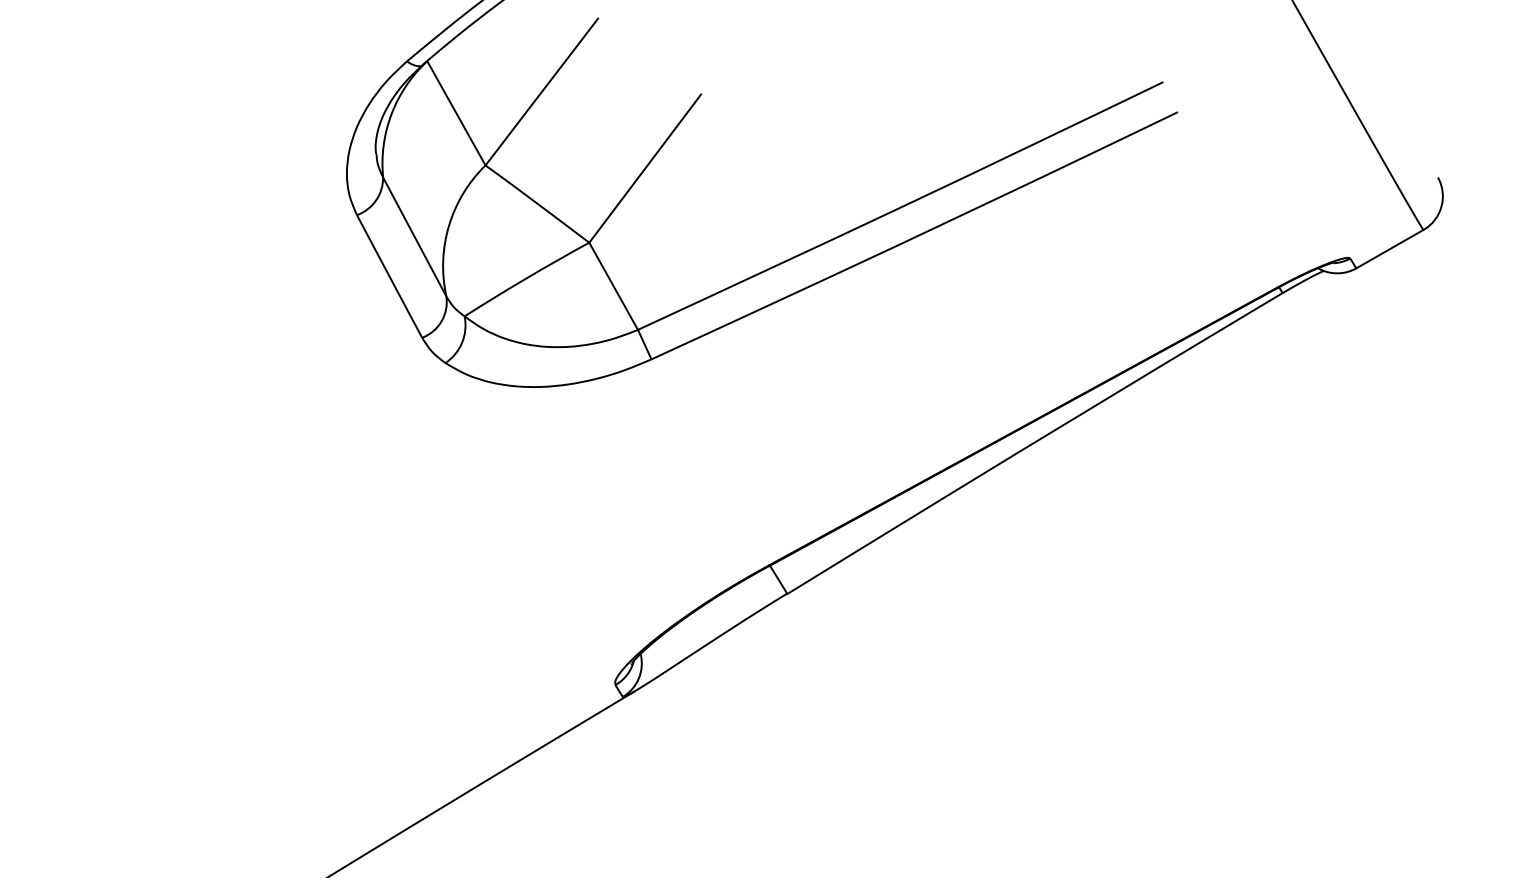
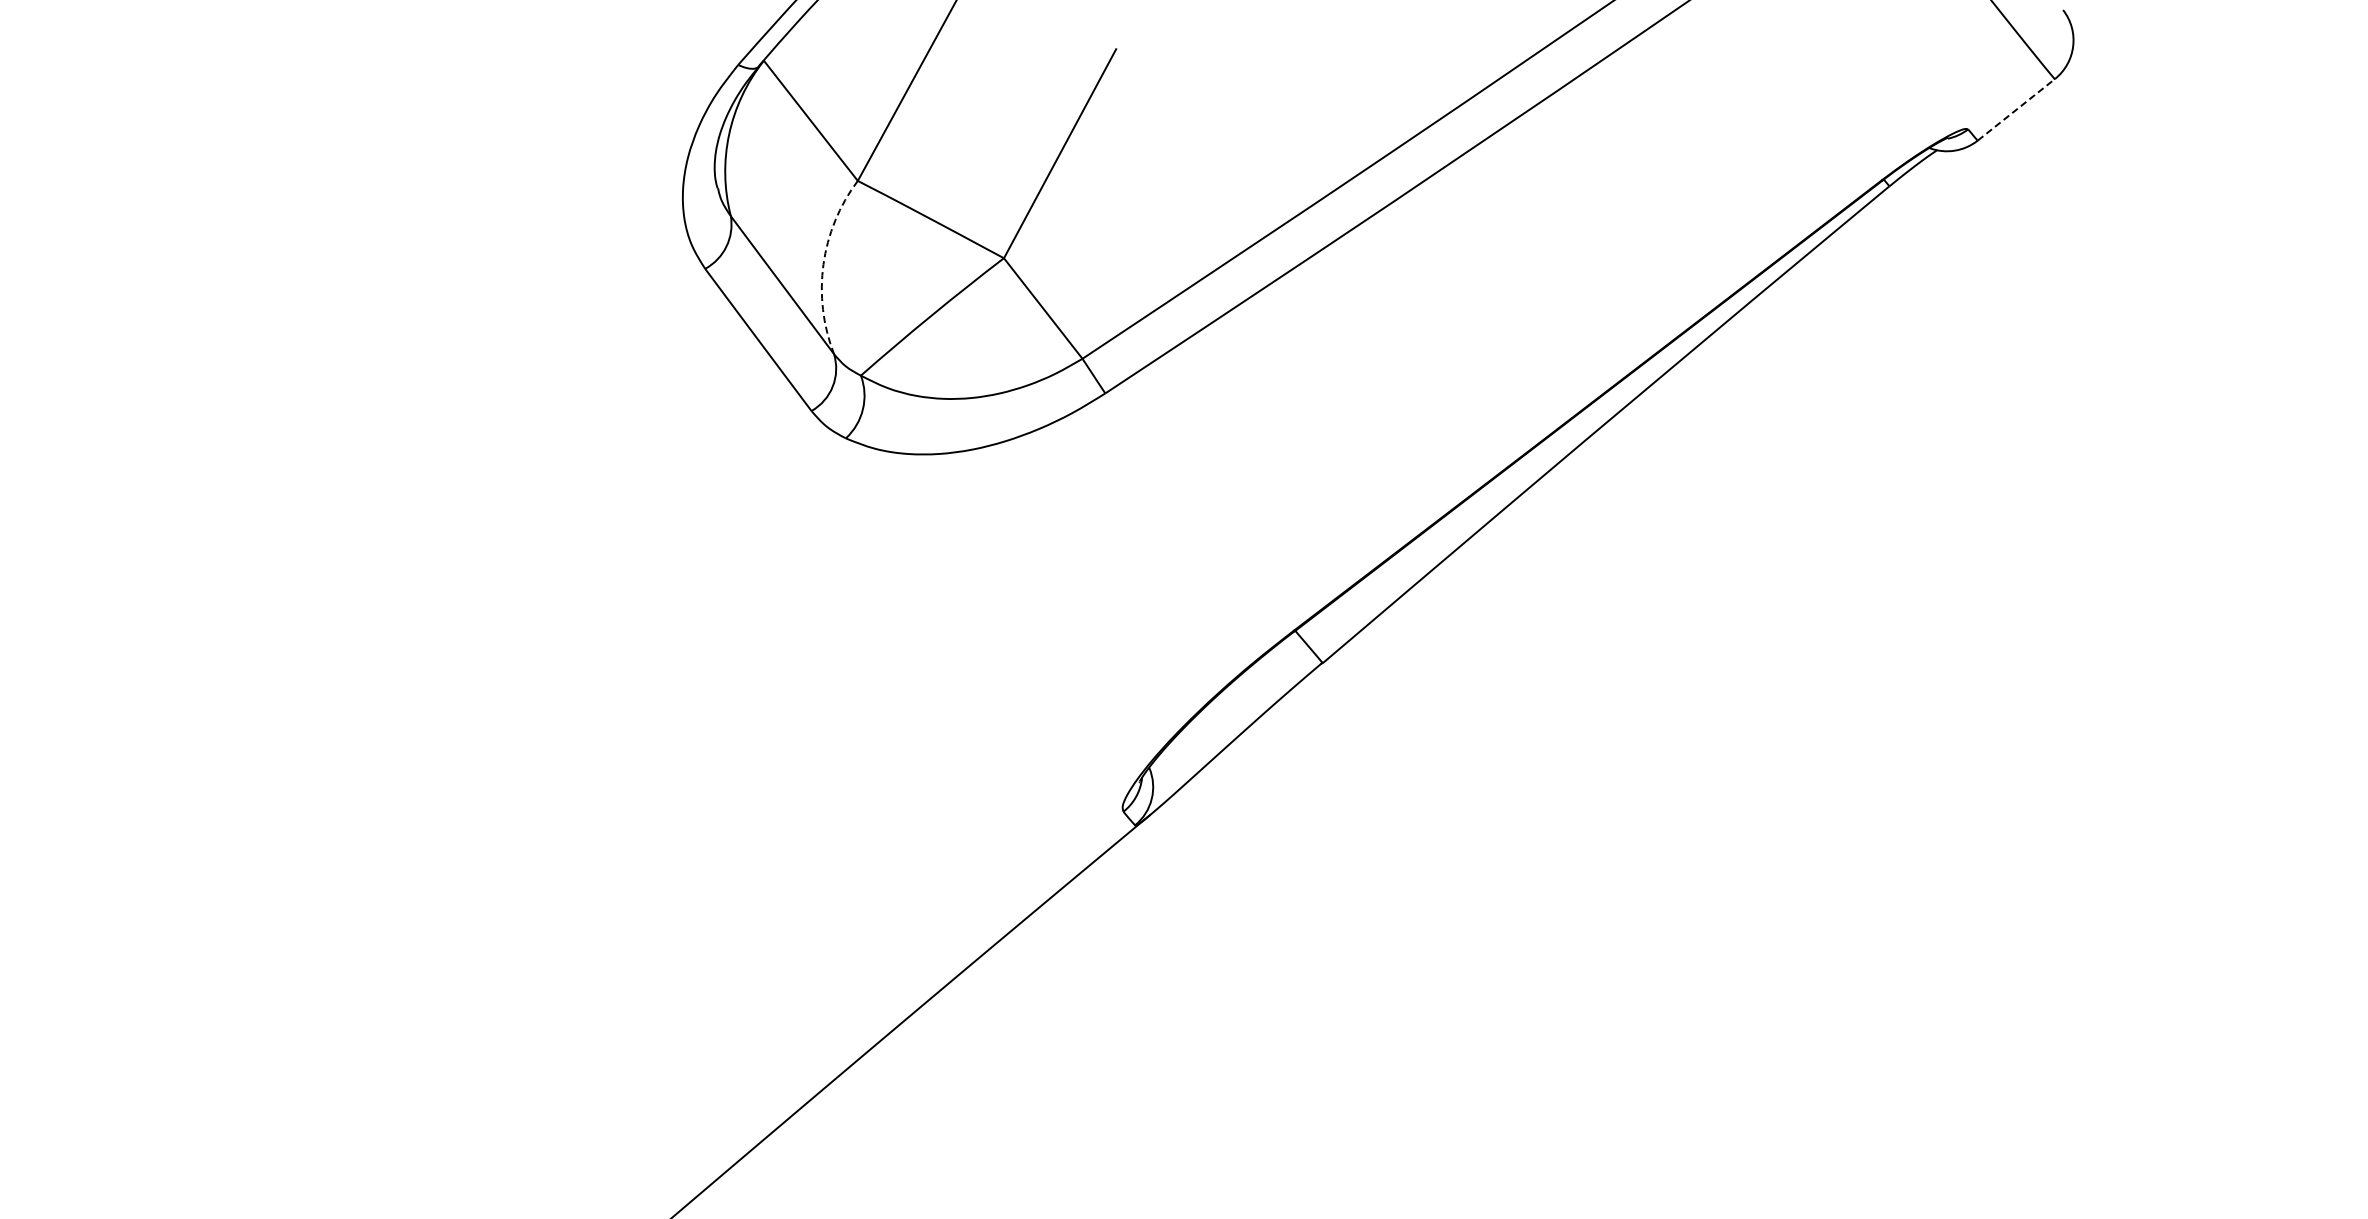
arc: (448, 225) -> (823, 264), solid -> dashed
line: (1390, 248) -> (2016, 109), solid -> dashed

